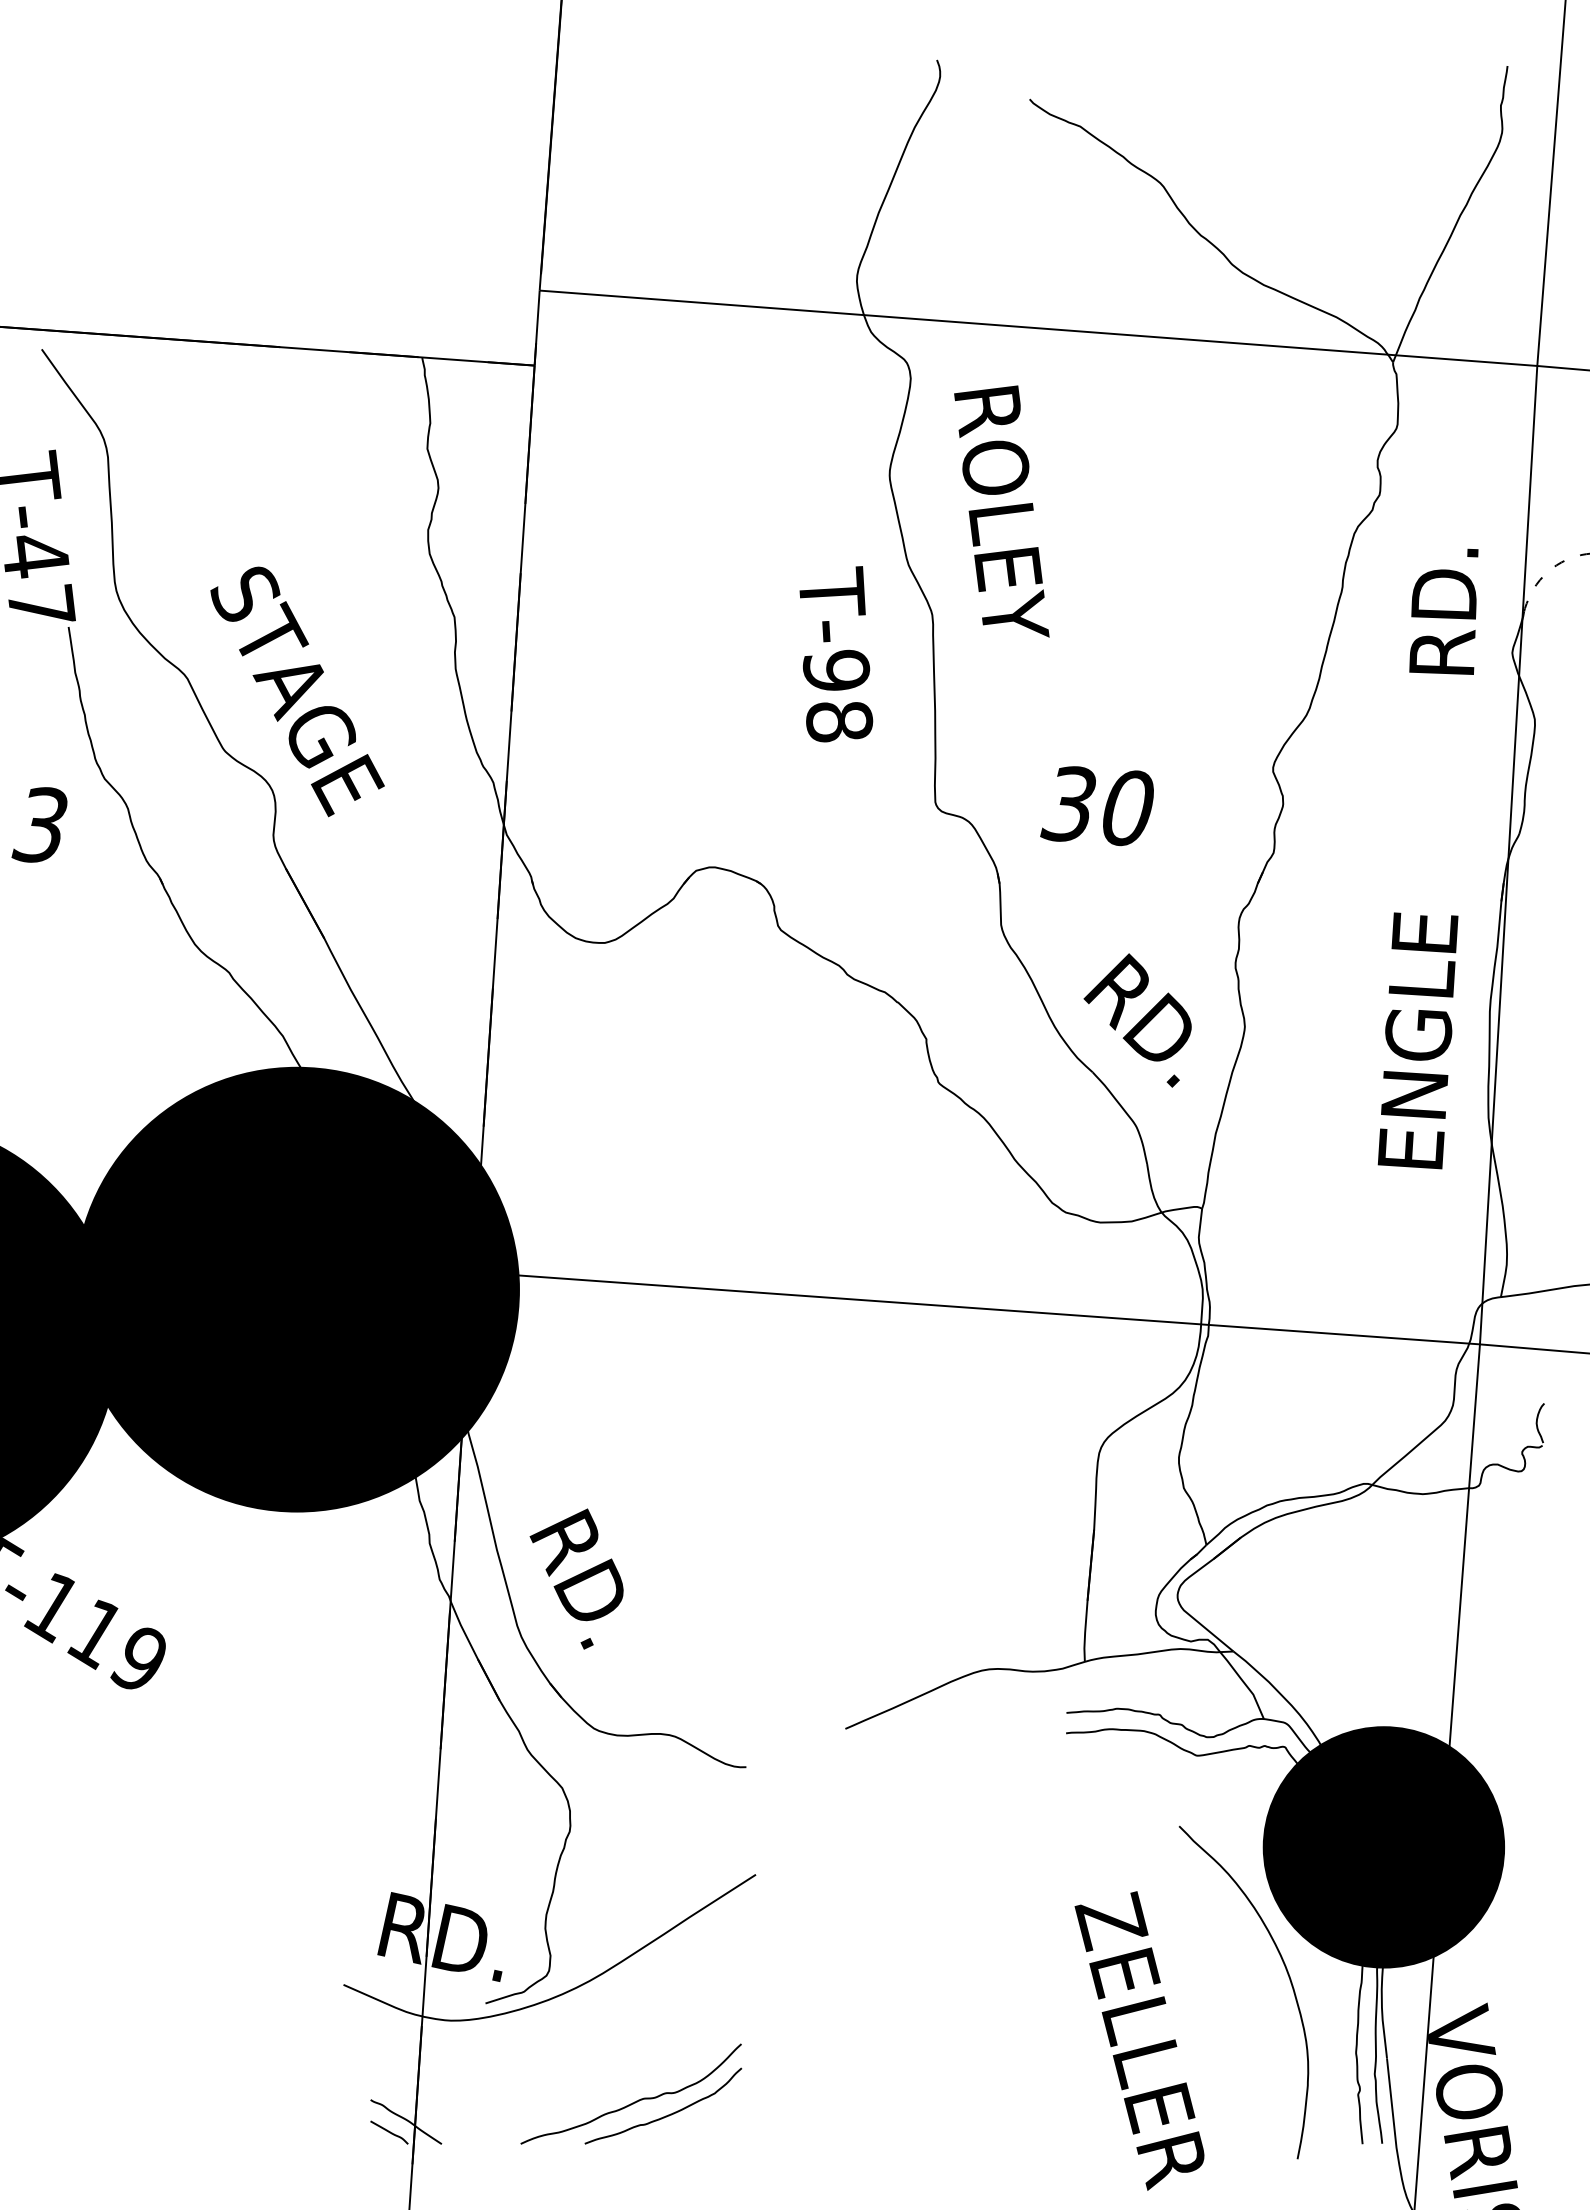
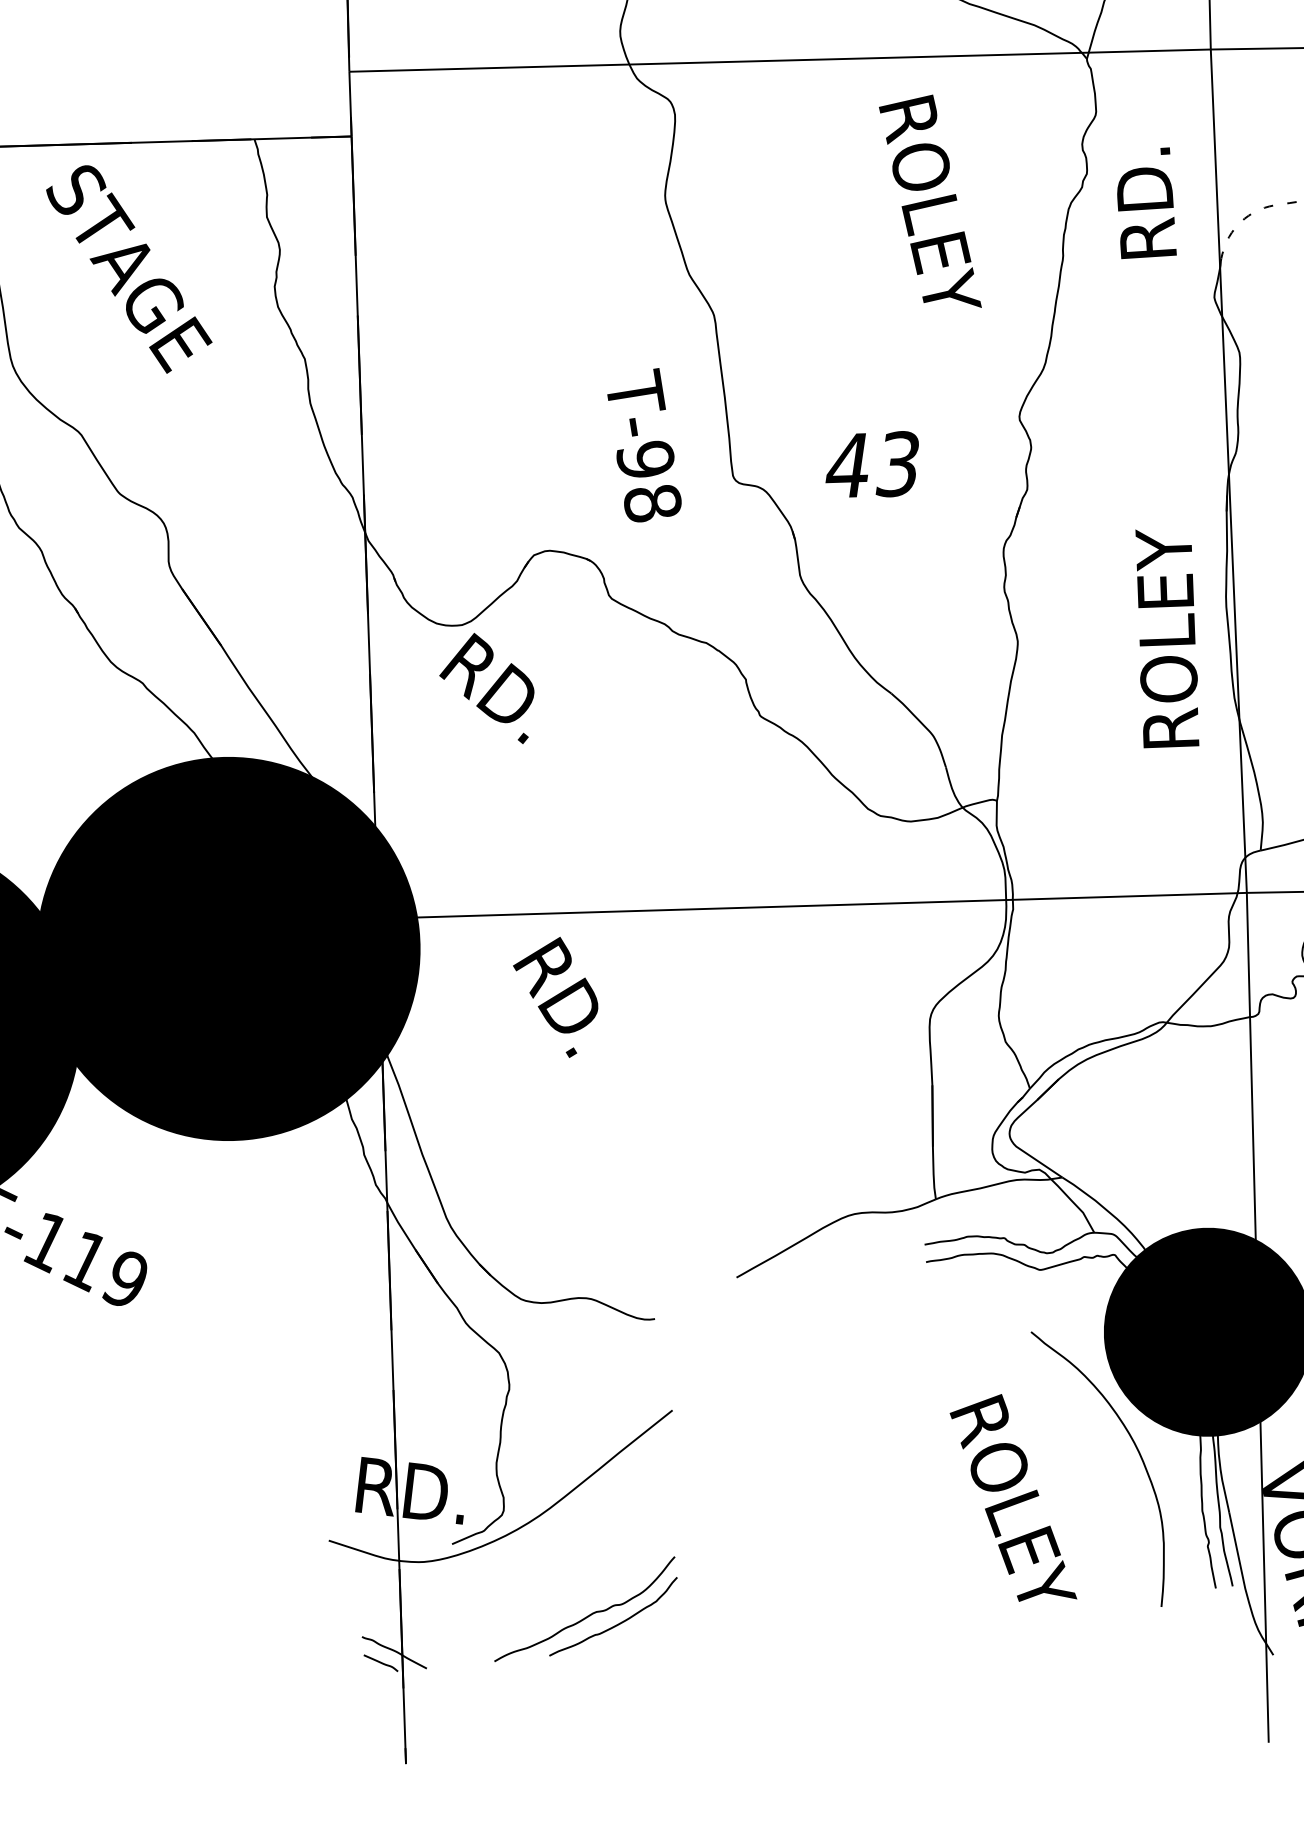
text: (1001, 511) -> (929, 204), moved
text: (1443, 611) -> (1145, 203), moved
text: (836, 654) -> (644, 446), moved
text: (297, 691) -> (129, 268), moved
text: (1096, 806) -> (871, 465), 30 -> 43
text: (1137, 1020) -> (487, 689), moved
text: (1418, 1036) -> (1167, 634), ENGLE -> ROLEY
text: (576, 1578) -> (556, 997), moved
text: (1139, 2040) -> (1015, 1519), ZELLER -> ROLEY

